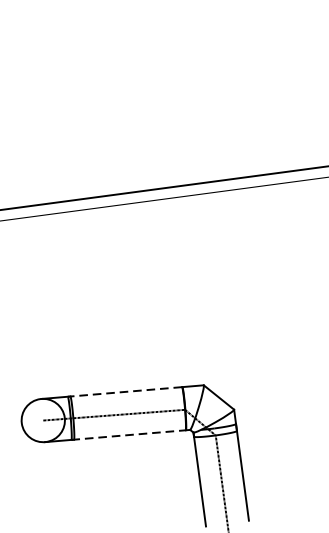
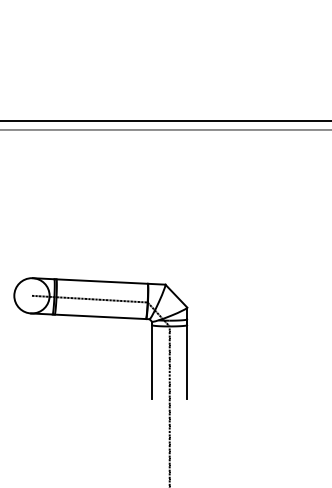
line: (125, 391) -> (101, 281), dashed -> solid
line: (128, 434) -> (99, 316), dashed -> solid

